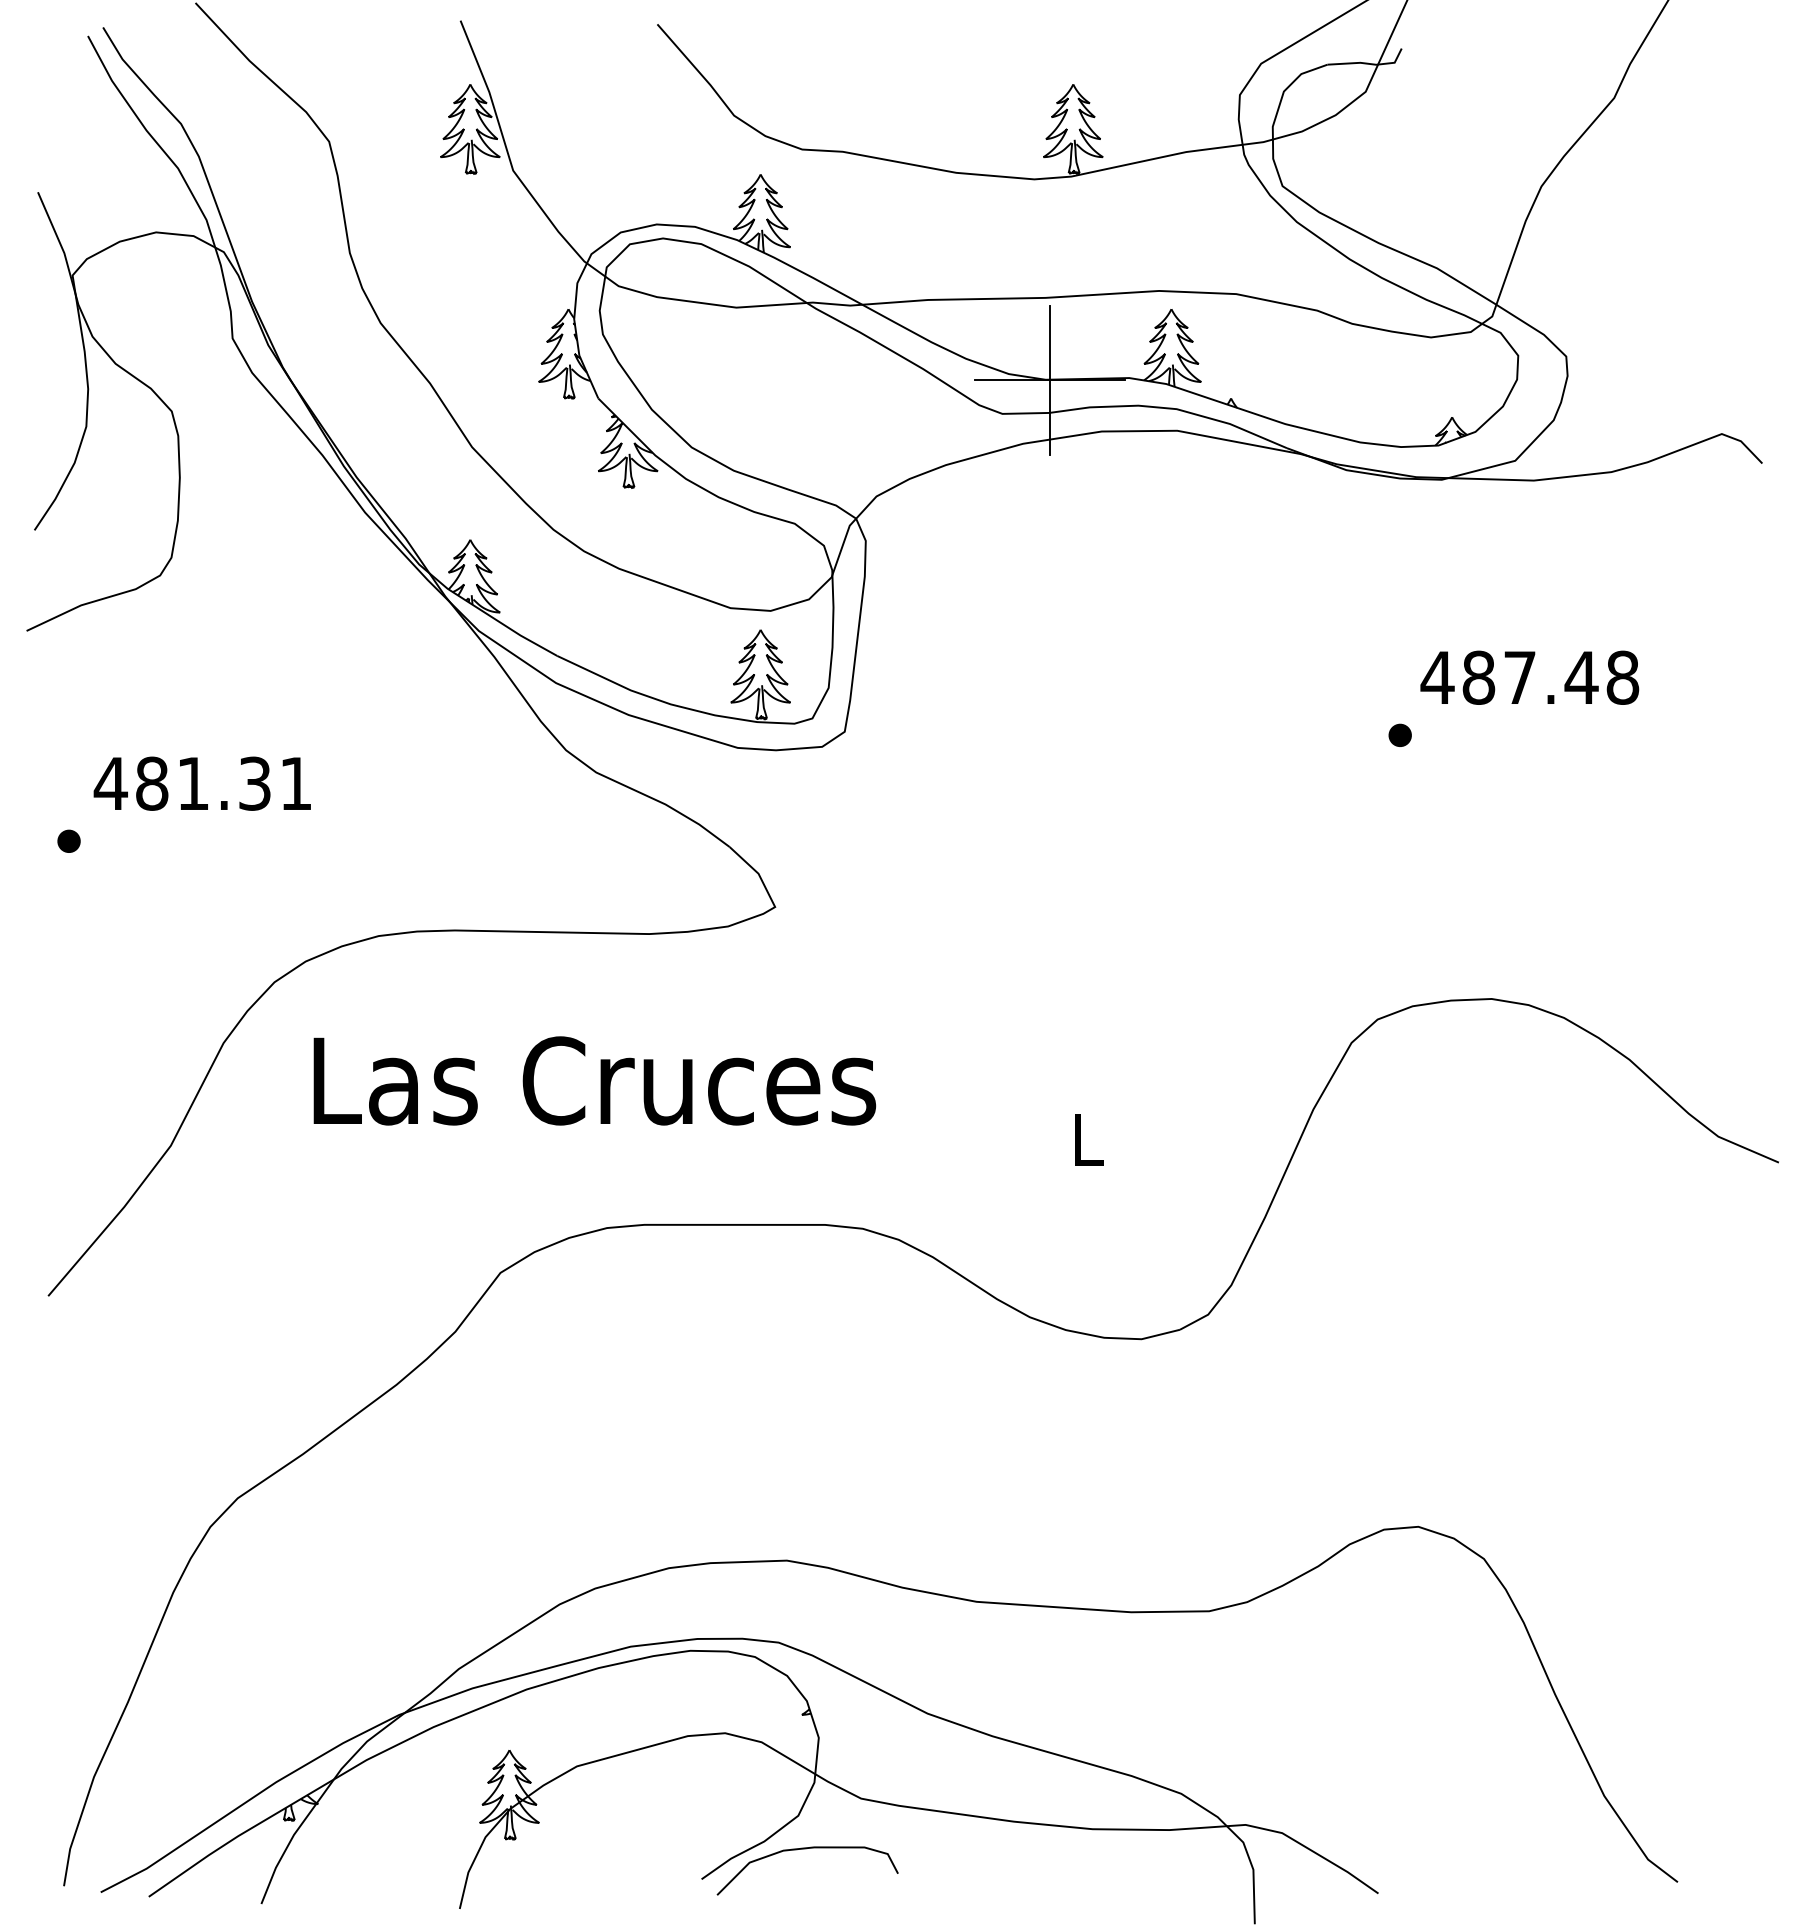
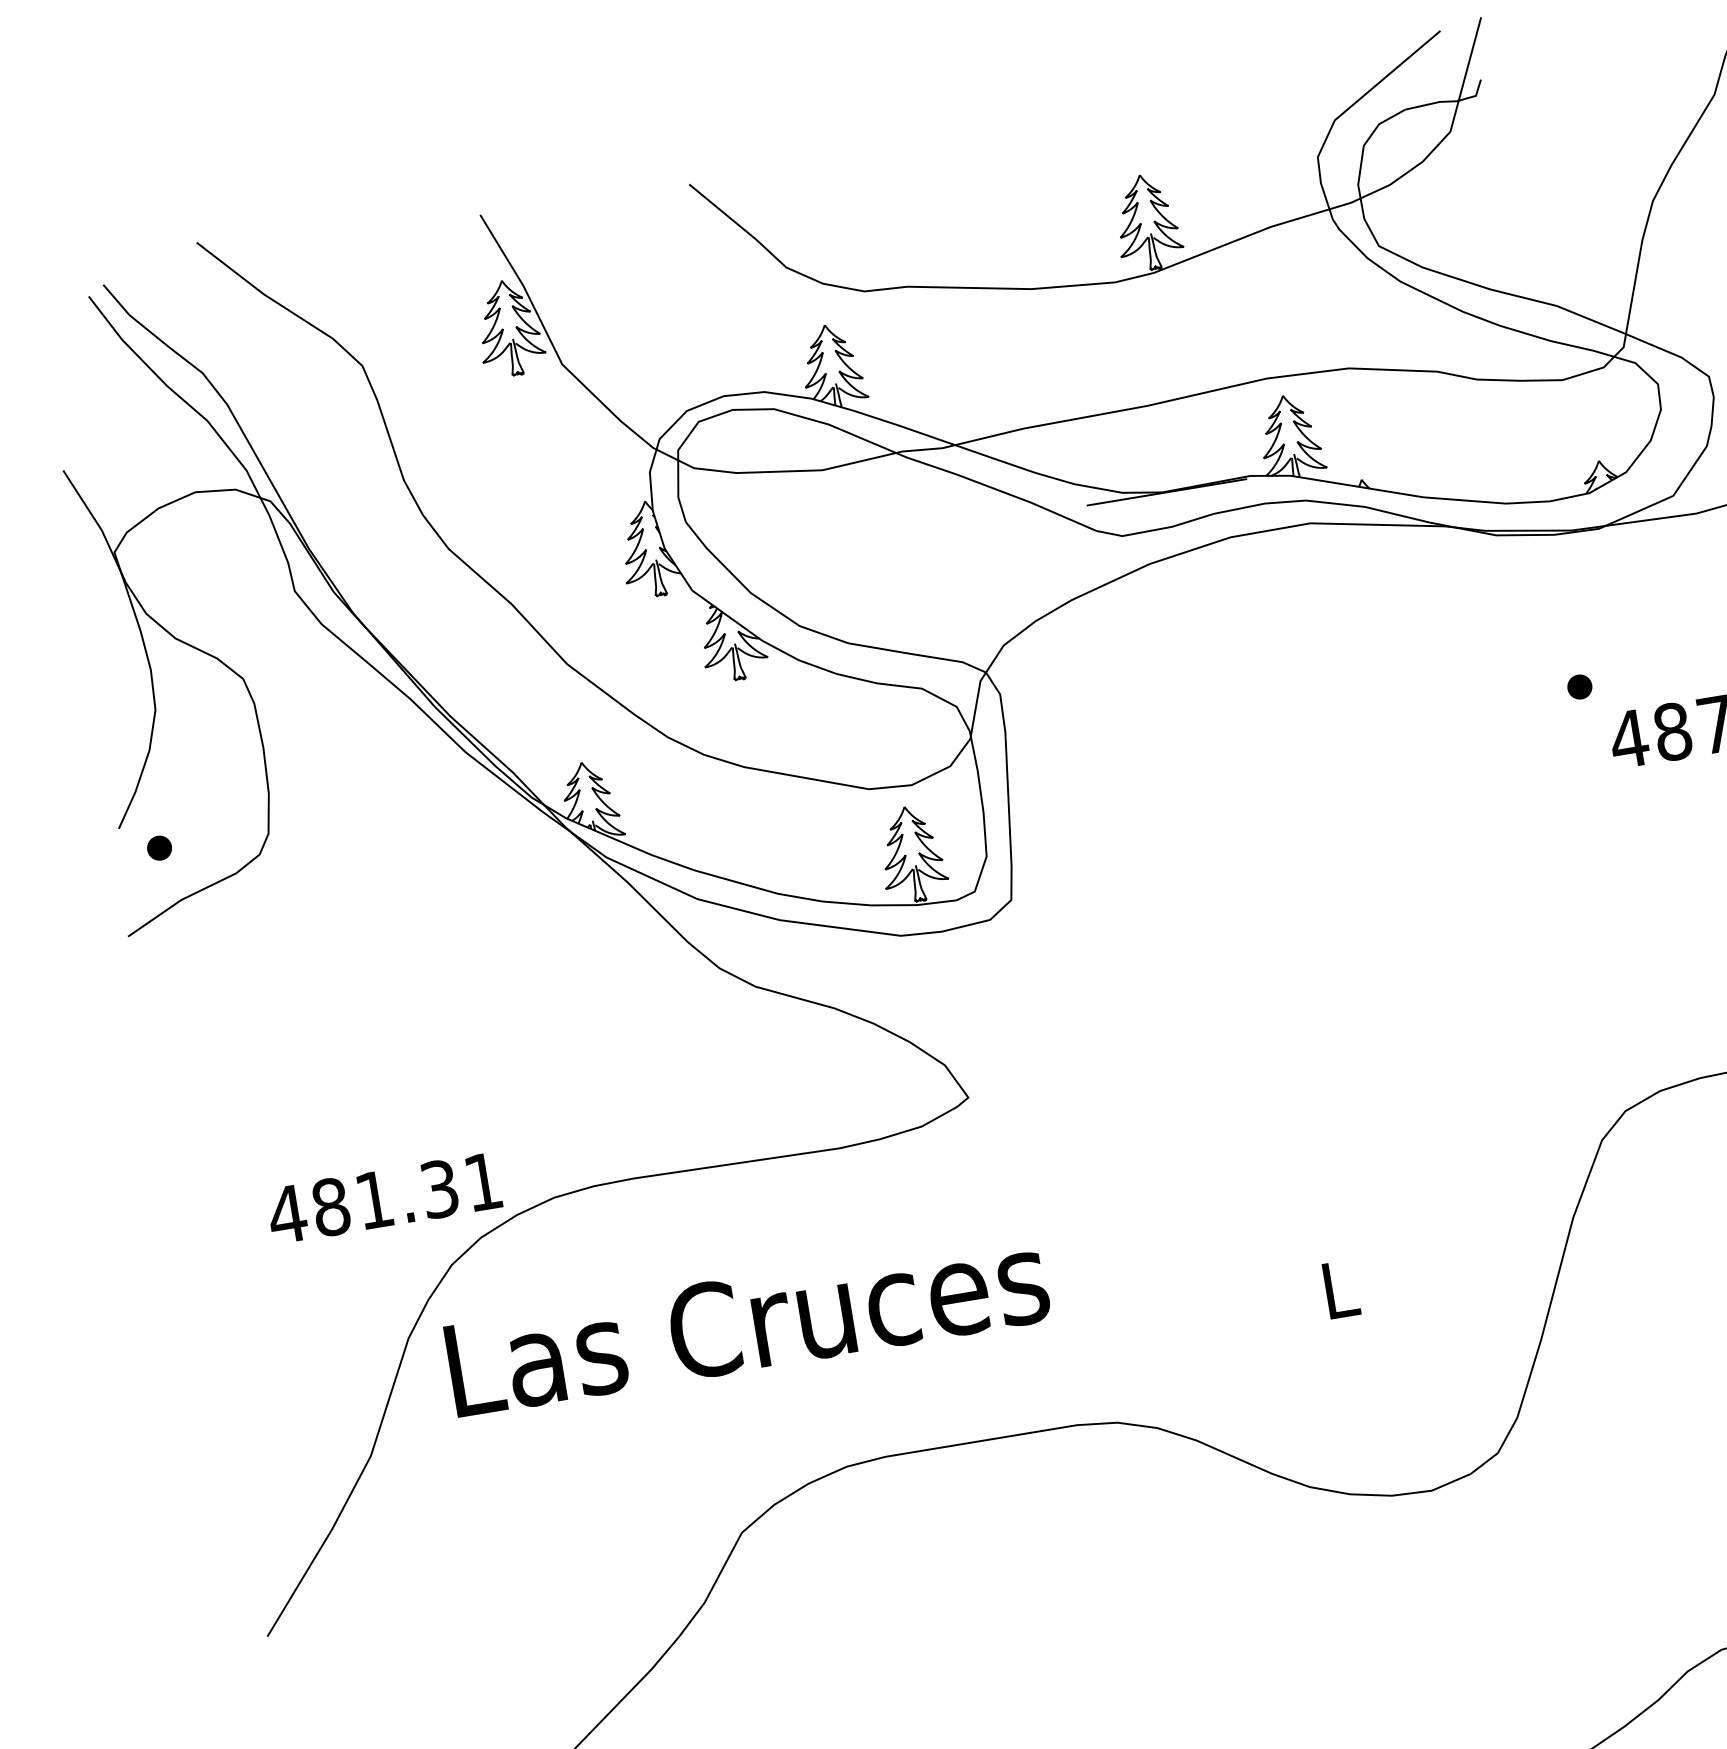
line: (1050, 380) -> (1167, 492), removed
part: (1399, 734) -> (1578, 686), moved
text: (201, 783) -> (383, 1198), moved
part: (68, 840) -> (158, 847), moved
text: (594, 1080) -> (747, 1322), moved

